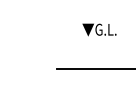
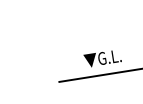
text: (99, 29) -> (102, 58), moved

